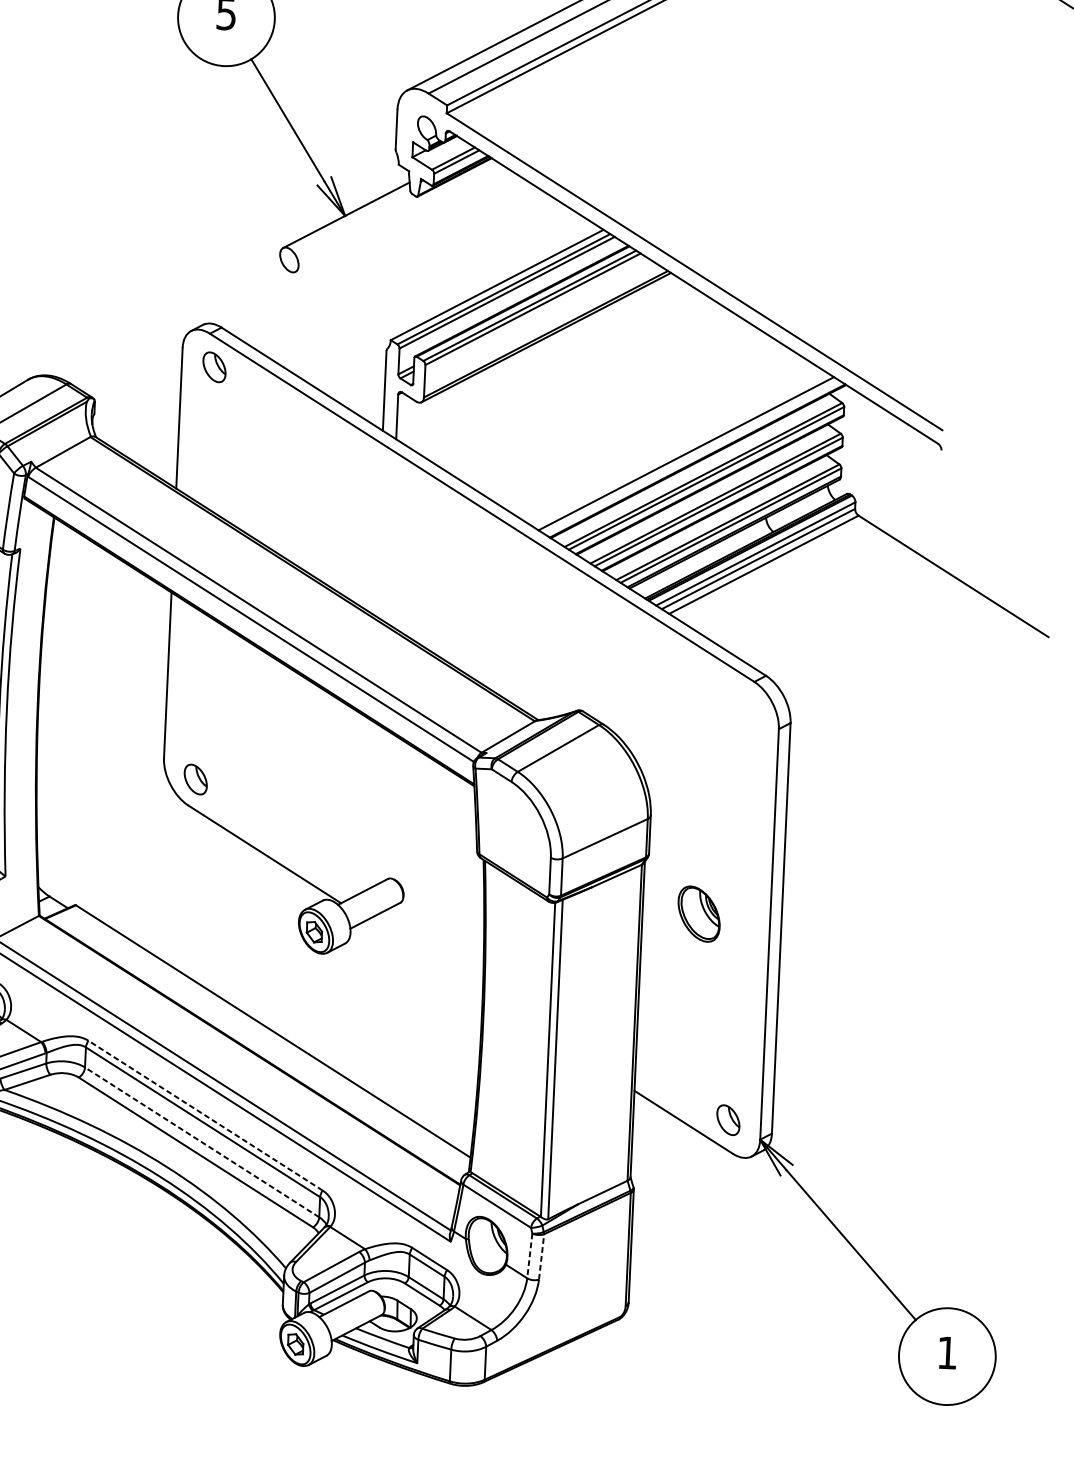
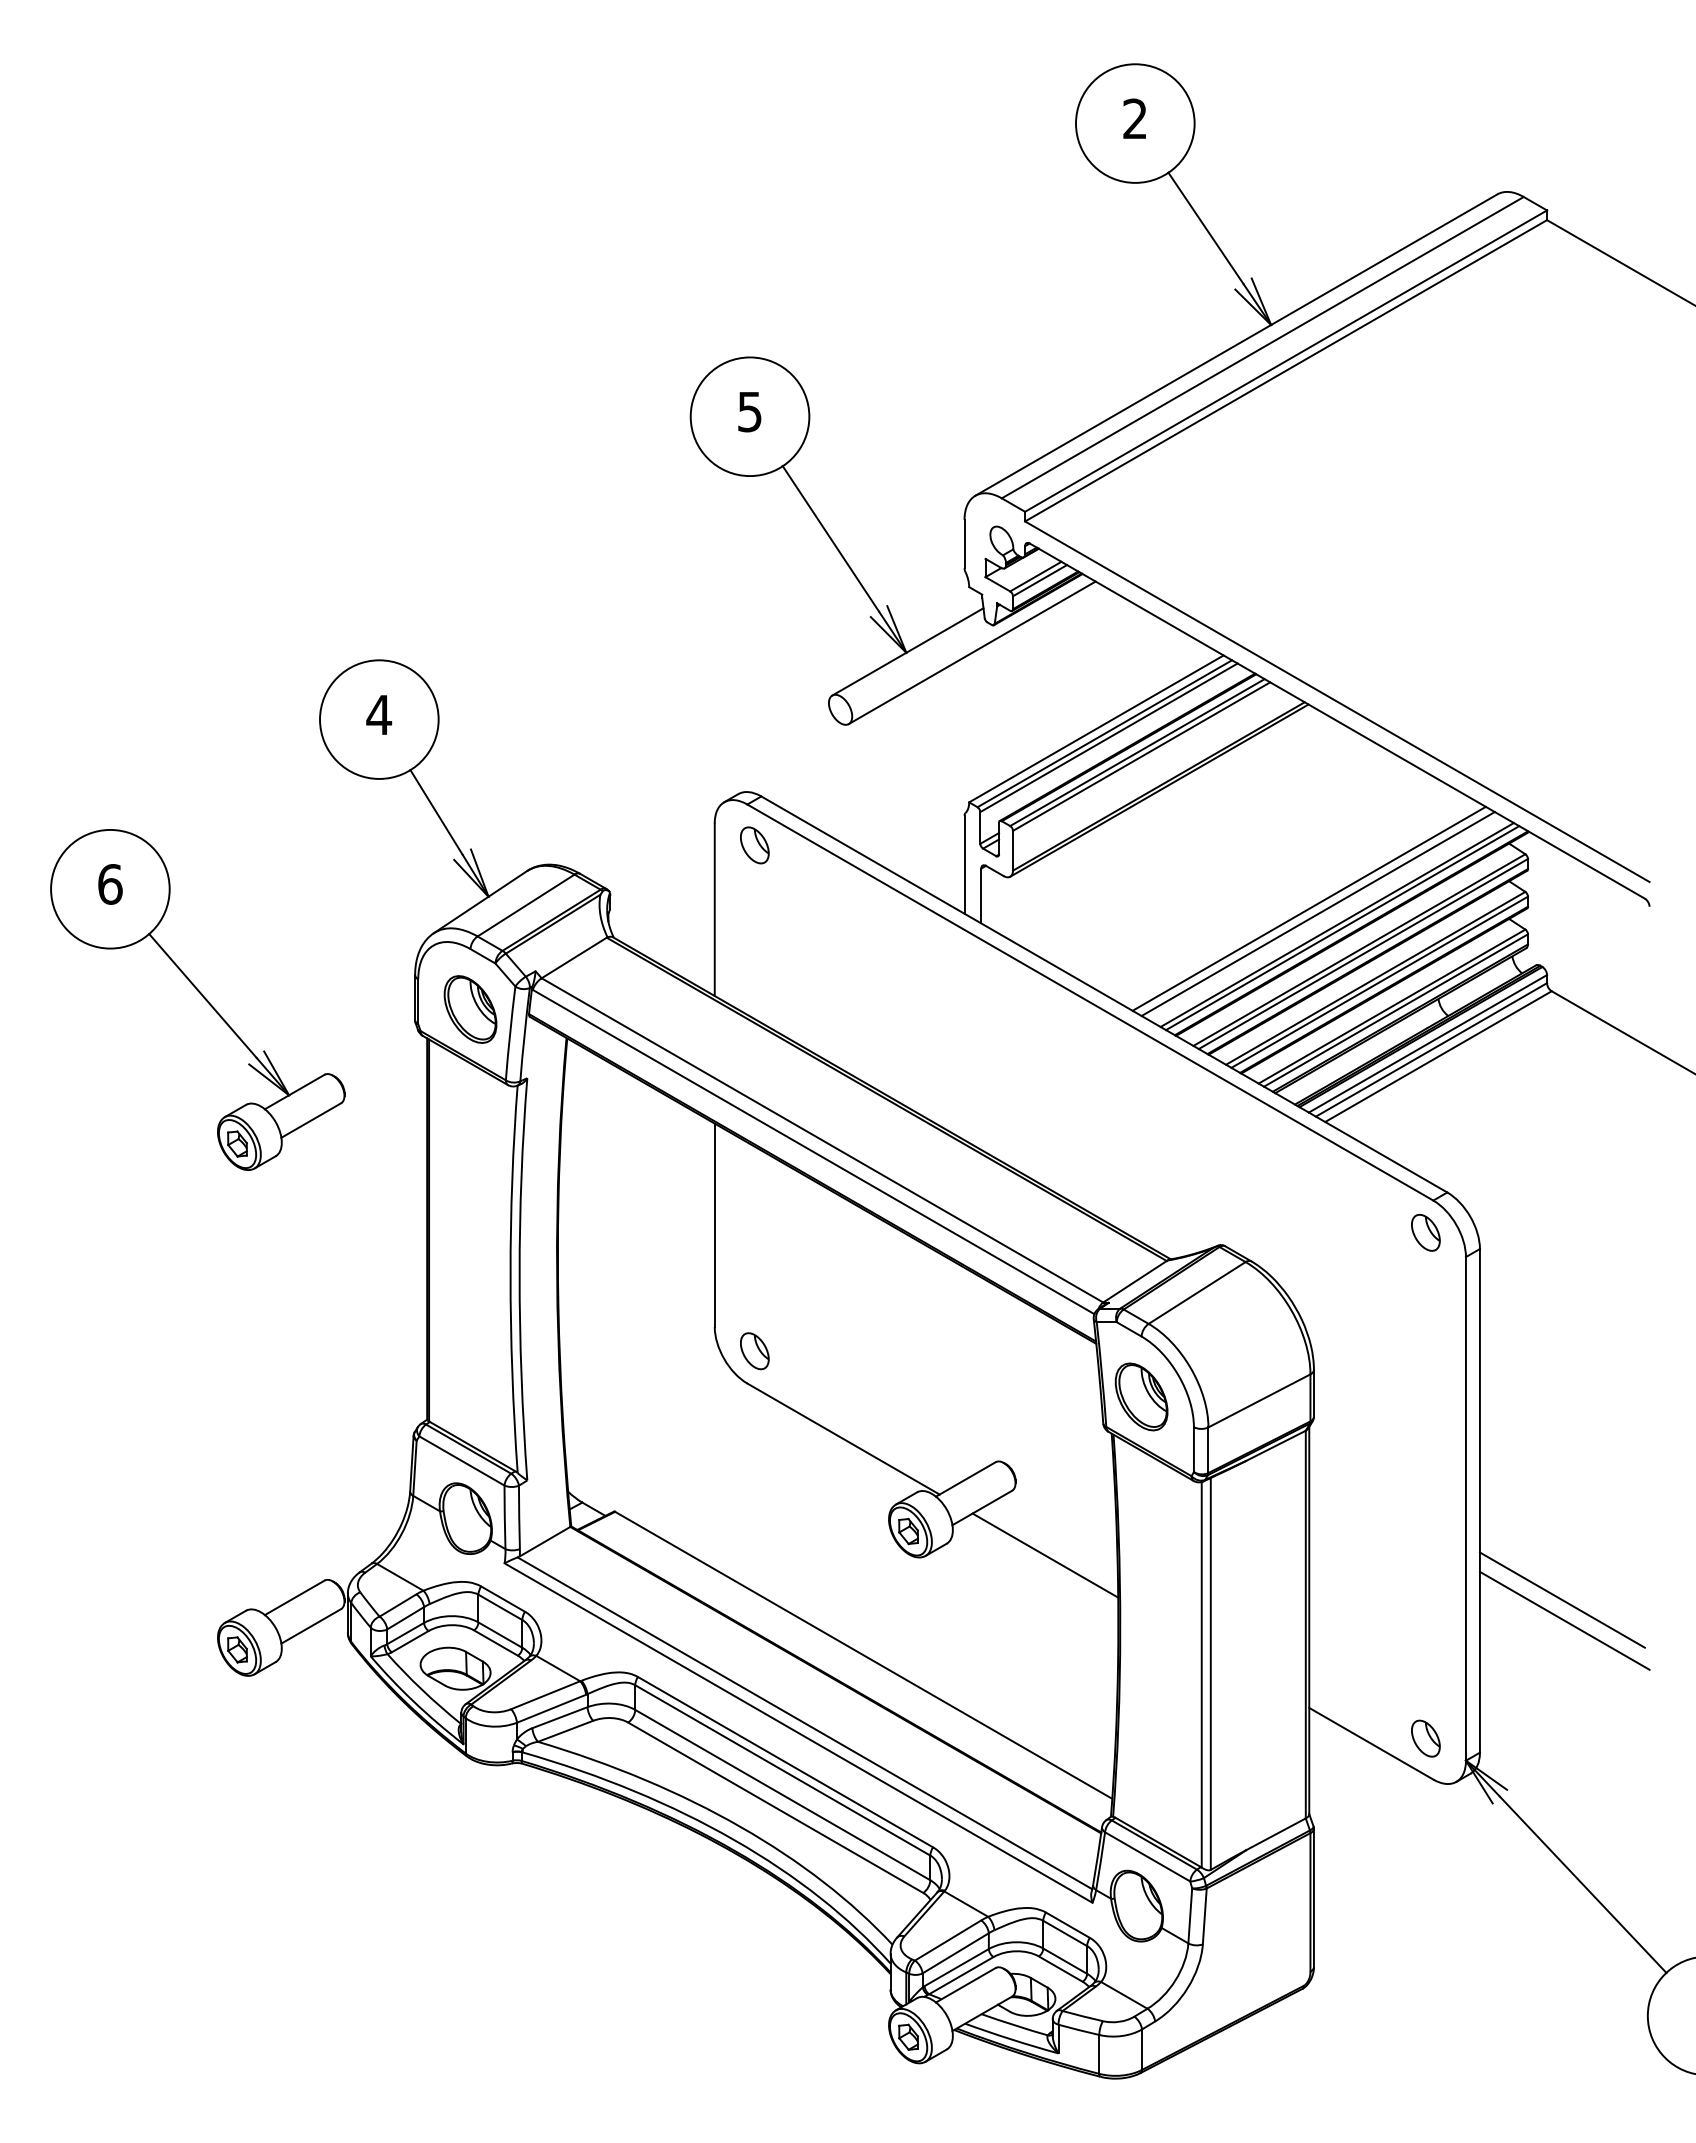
line: (398, 218) -> (971, 652), added
line: (663, 439) -> (1308, 908), added
line: (670, 443) -> (1317, 913), added
line: (690, 456) -> (1342, 928), added
part: (746, 707) -> (1425, 1232), added
part: (699, 913) -> (1141, 1396), moved
line: (425, 956) -> (1045, 1555), added
line: (844, 1011) -> (1561, 1599), added
line: (845, 1029) -> (1564, 1620), added
line: (205, 1115) -> (785, 1761), dashed -> solid
line: (201, 1141) -> (782, 1794), dashed -> solid
line: (529, 1255) -> (1190, 1915), dashed -> solid
line: (541, 1256) -> (1204, 1916), dashed -> solid

